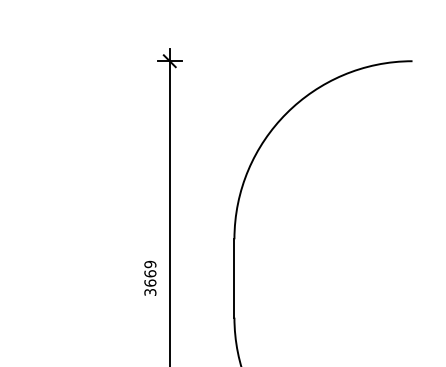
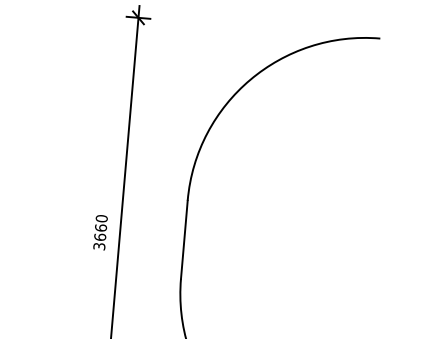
text: (150, 264) -> (101, 218), 3669 -> 3660

